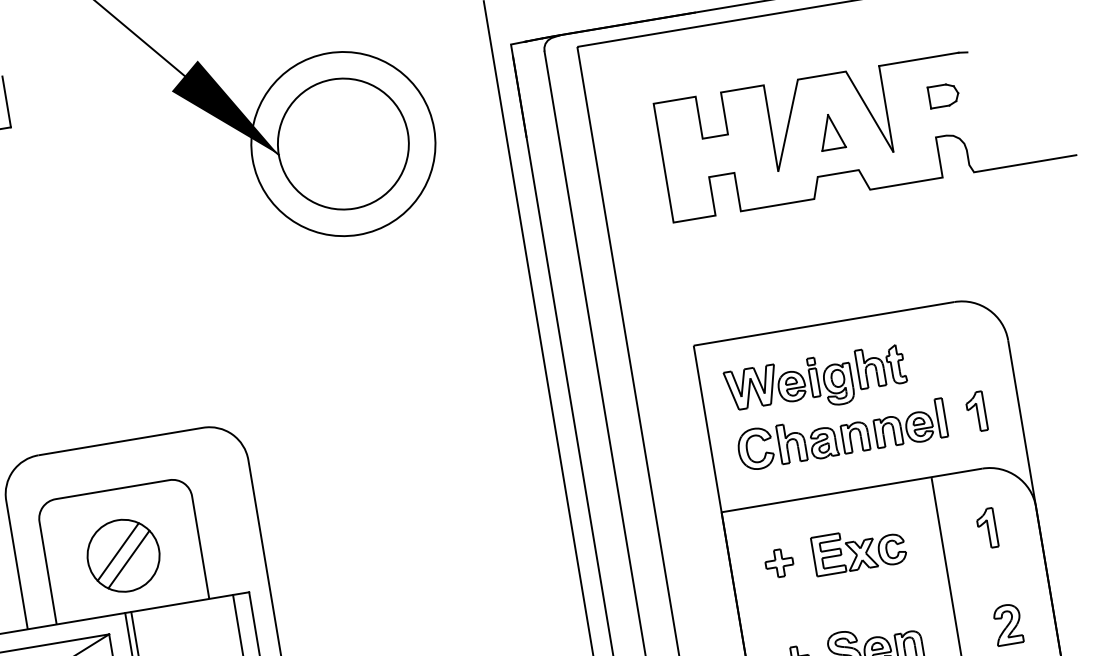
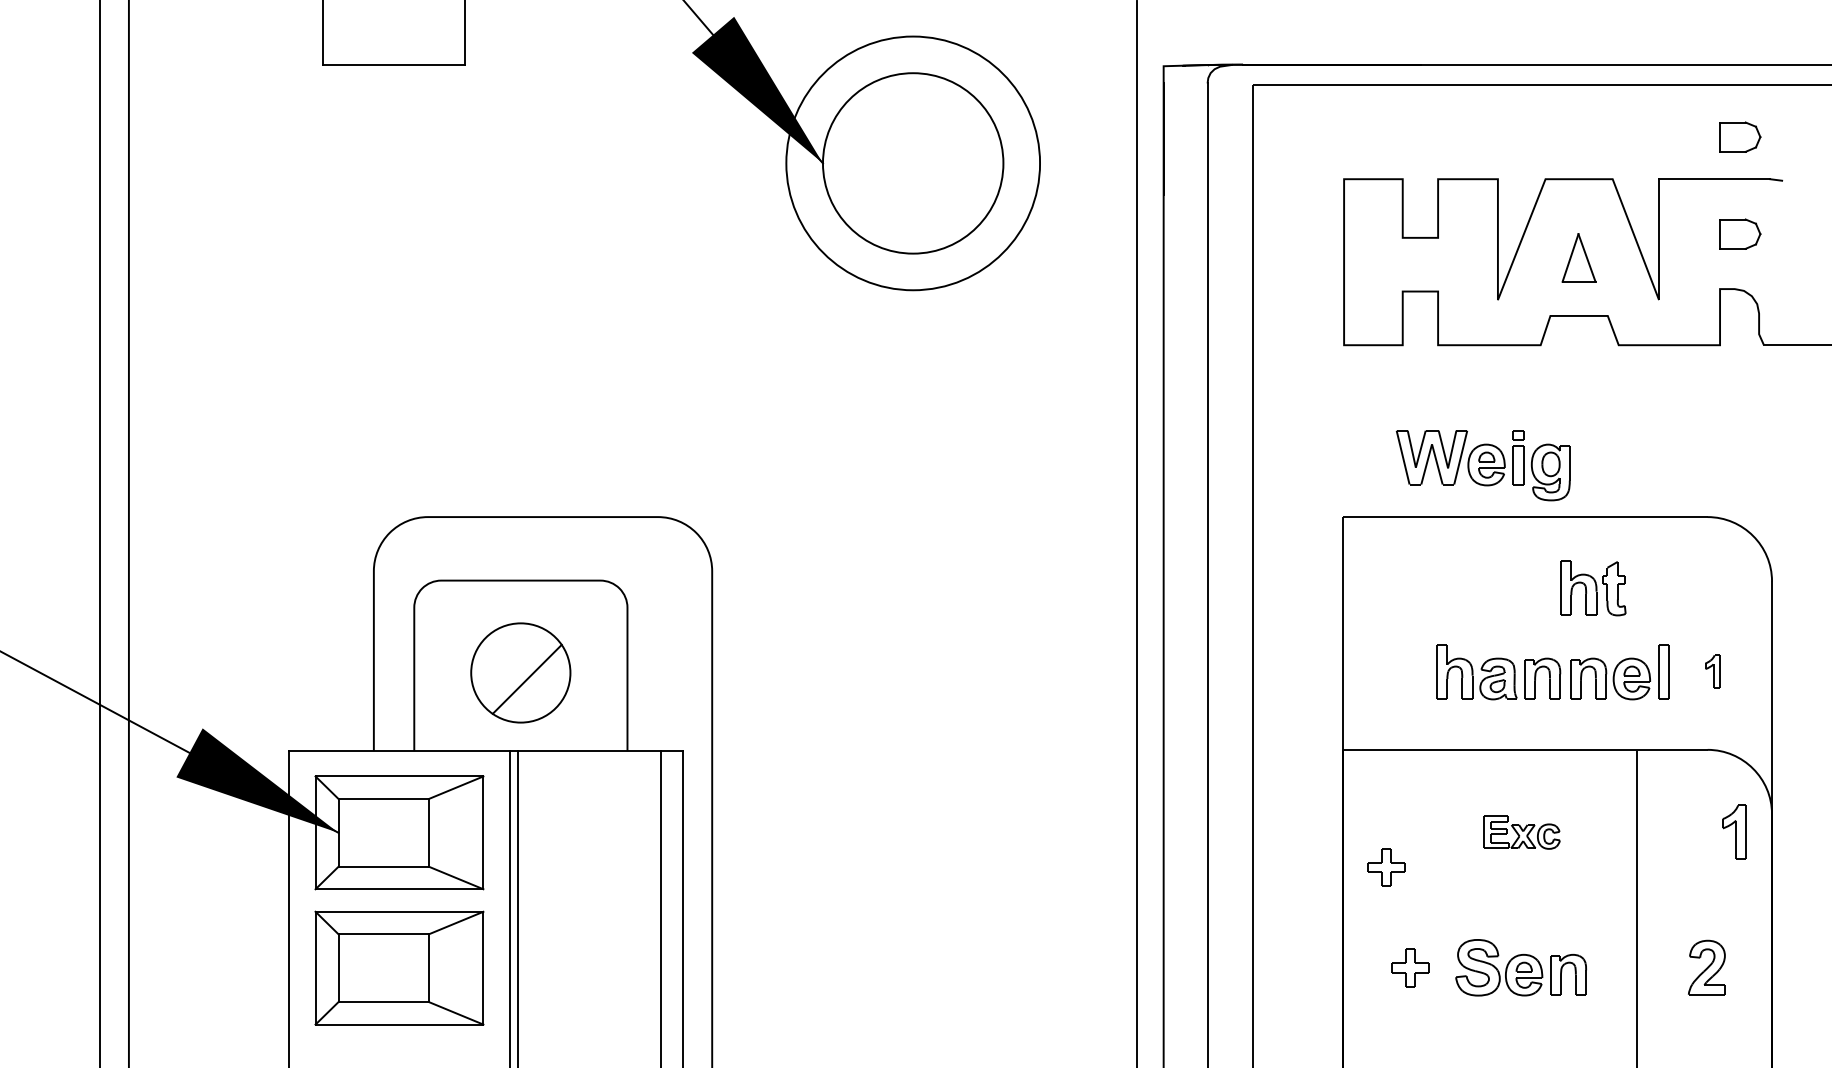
part: (932, 25) -> (1740, 136), added
part: (789, 387) -> (1482, 465), moved
part: (976, 412) -> (1712, 671), size x0.6
part: (748, 450) -> (1393, 671), removed
part: (986, 527) -> (1734, 831), moved
part: (858, 550) -> (1521, 832), size x0.6
line: (117, 552) -> (513, 666), removed
part: (779, 563) -> (1386, 867), moved

